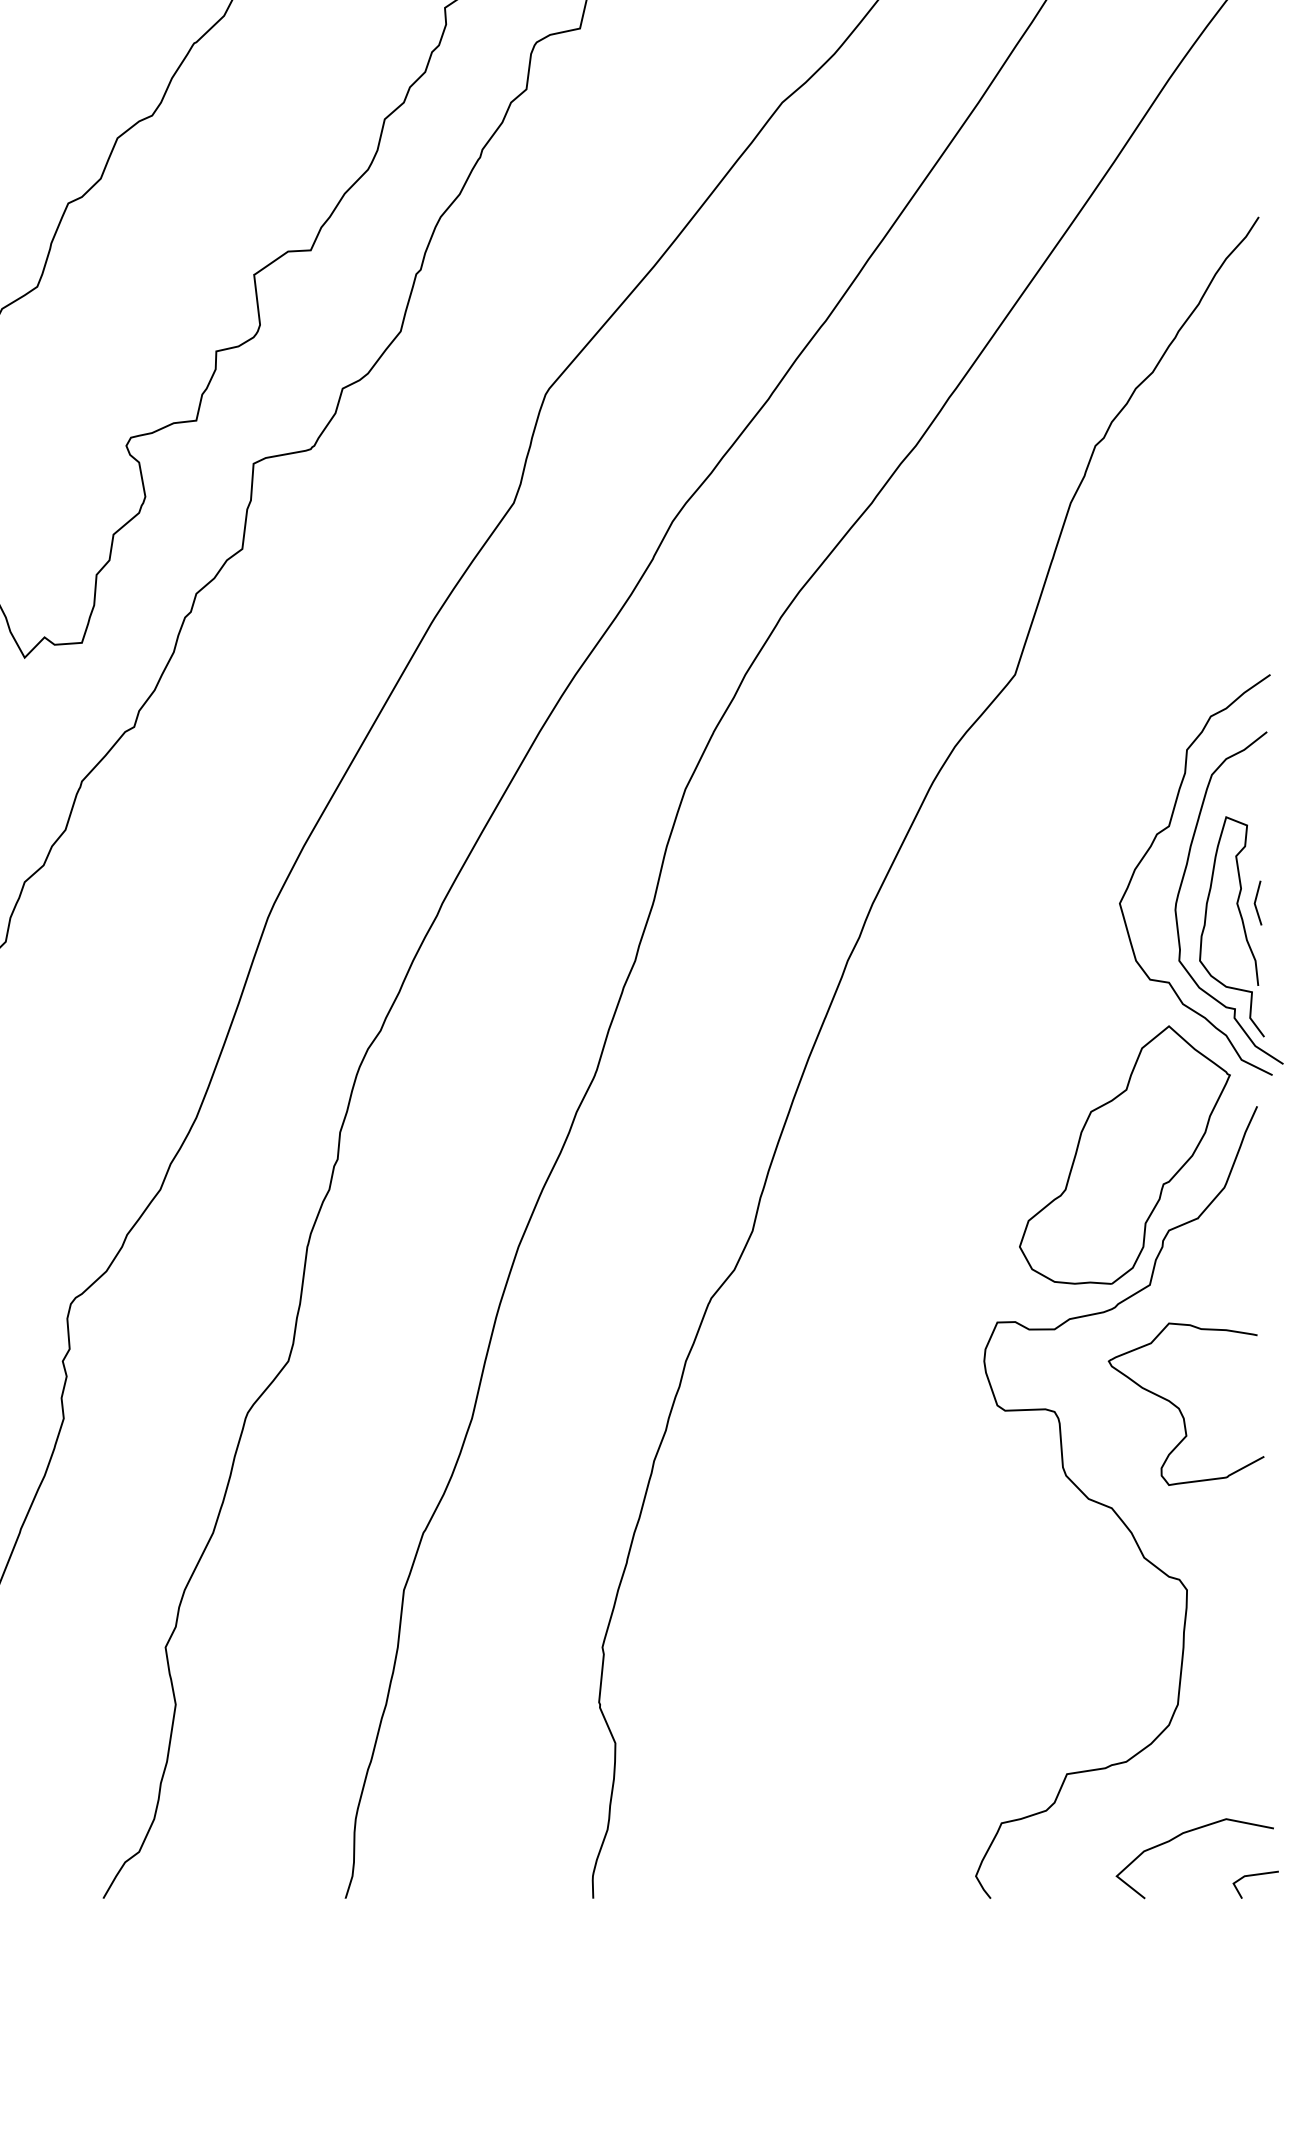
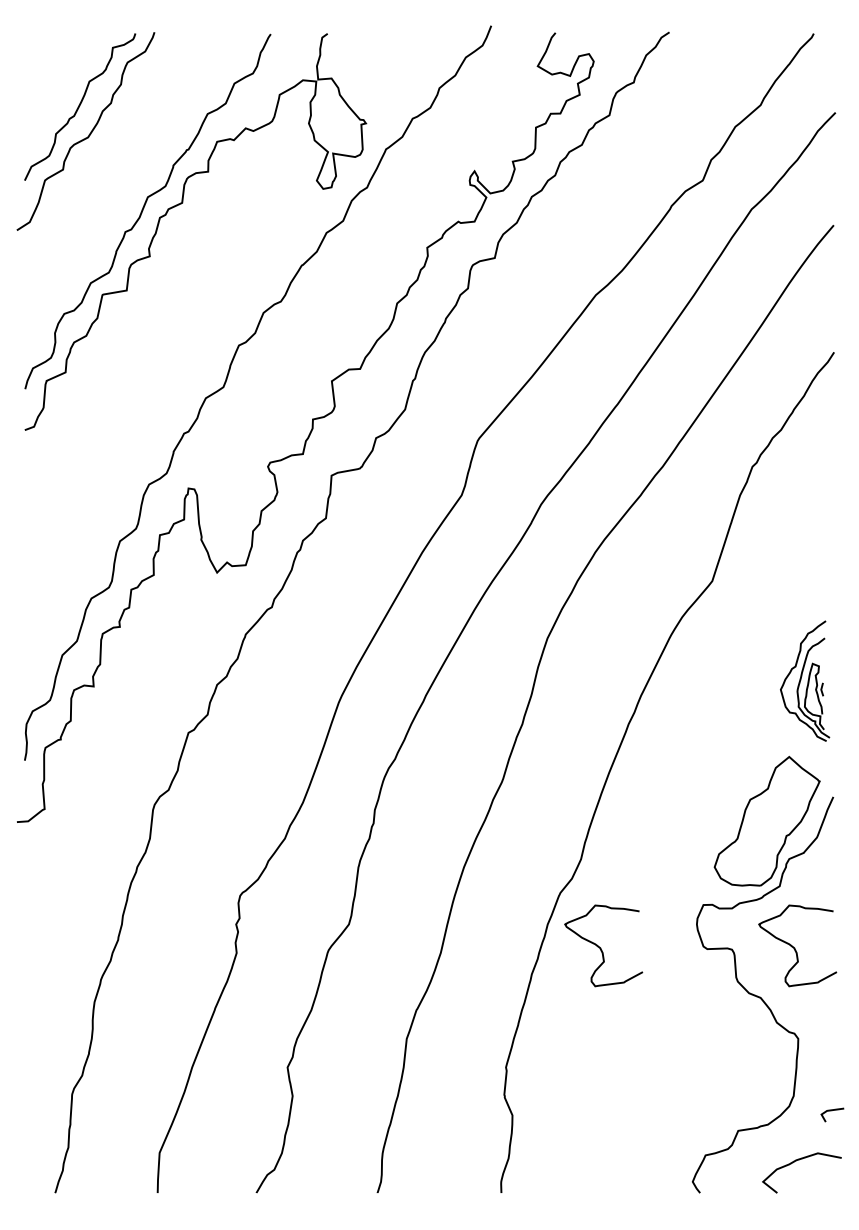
part: (1199, 873) -> (804, 680), size x0.6
curve: (791, 1407) -> (600, 947), added
line: (1255, 1877) -> (832, 1111), moved

